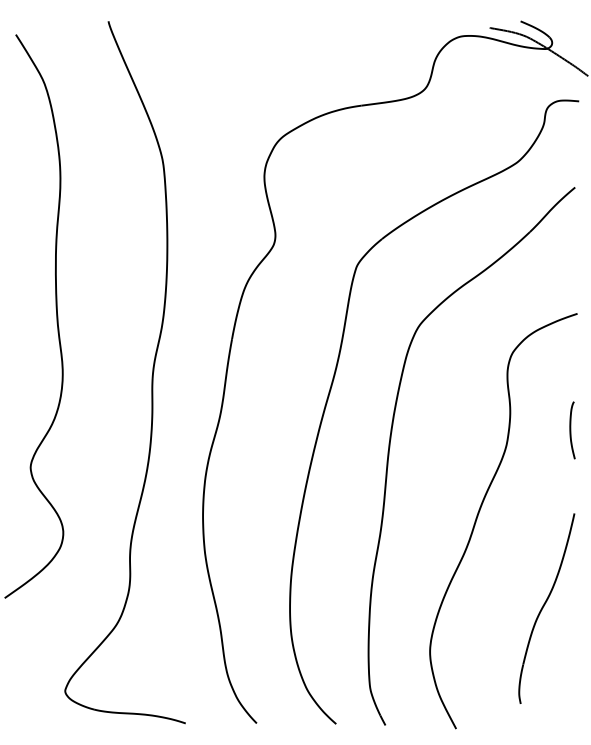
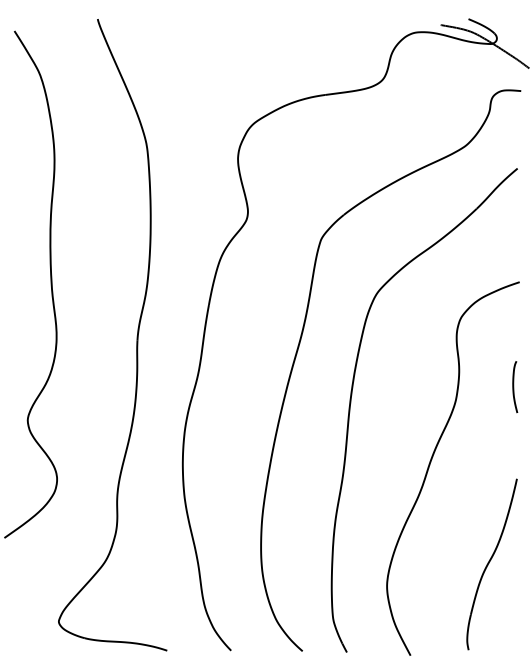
part: (546, 608) -> (491, 564), moved

